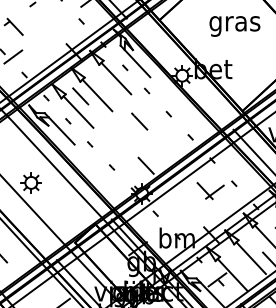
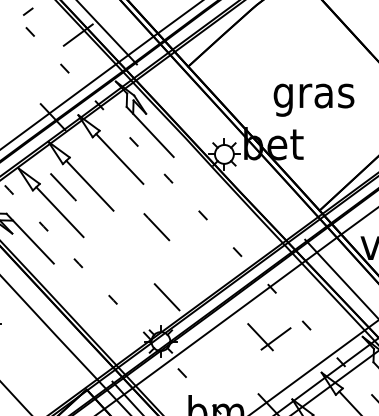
text: (234, 26) -> (313, 100), moved

